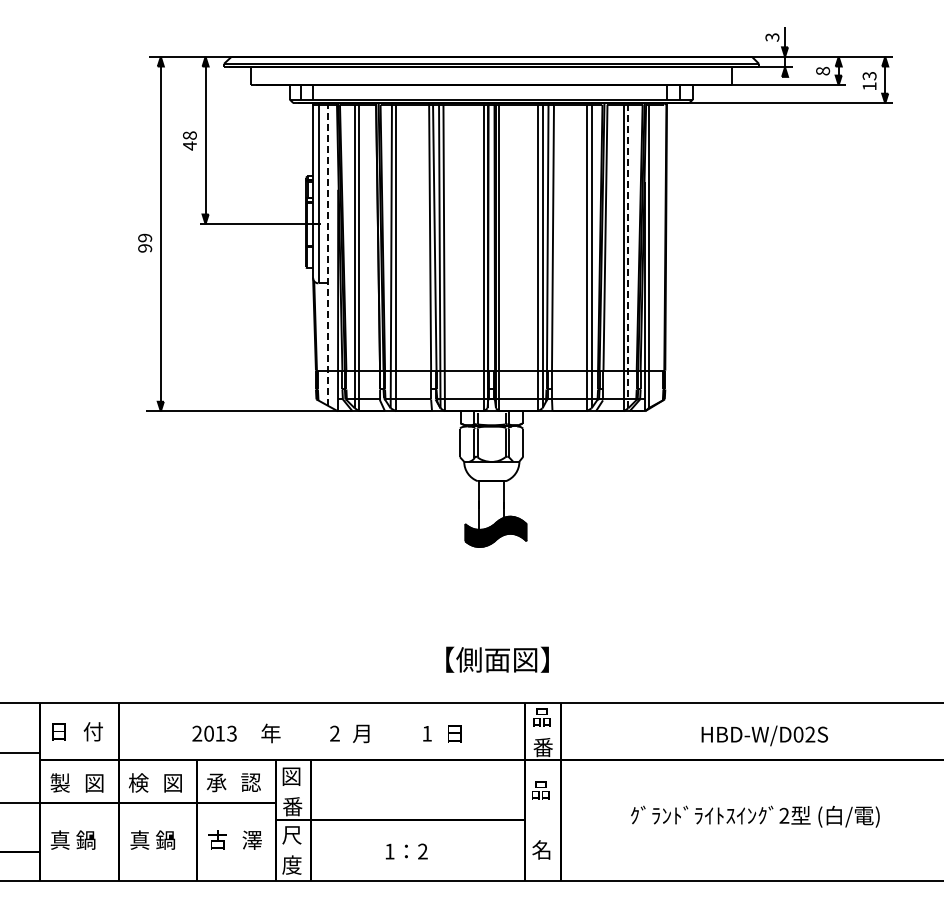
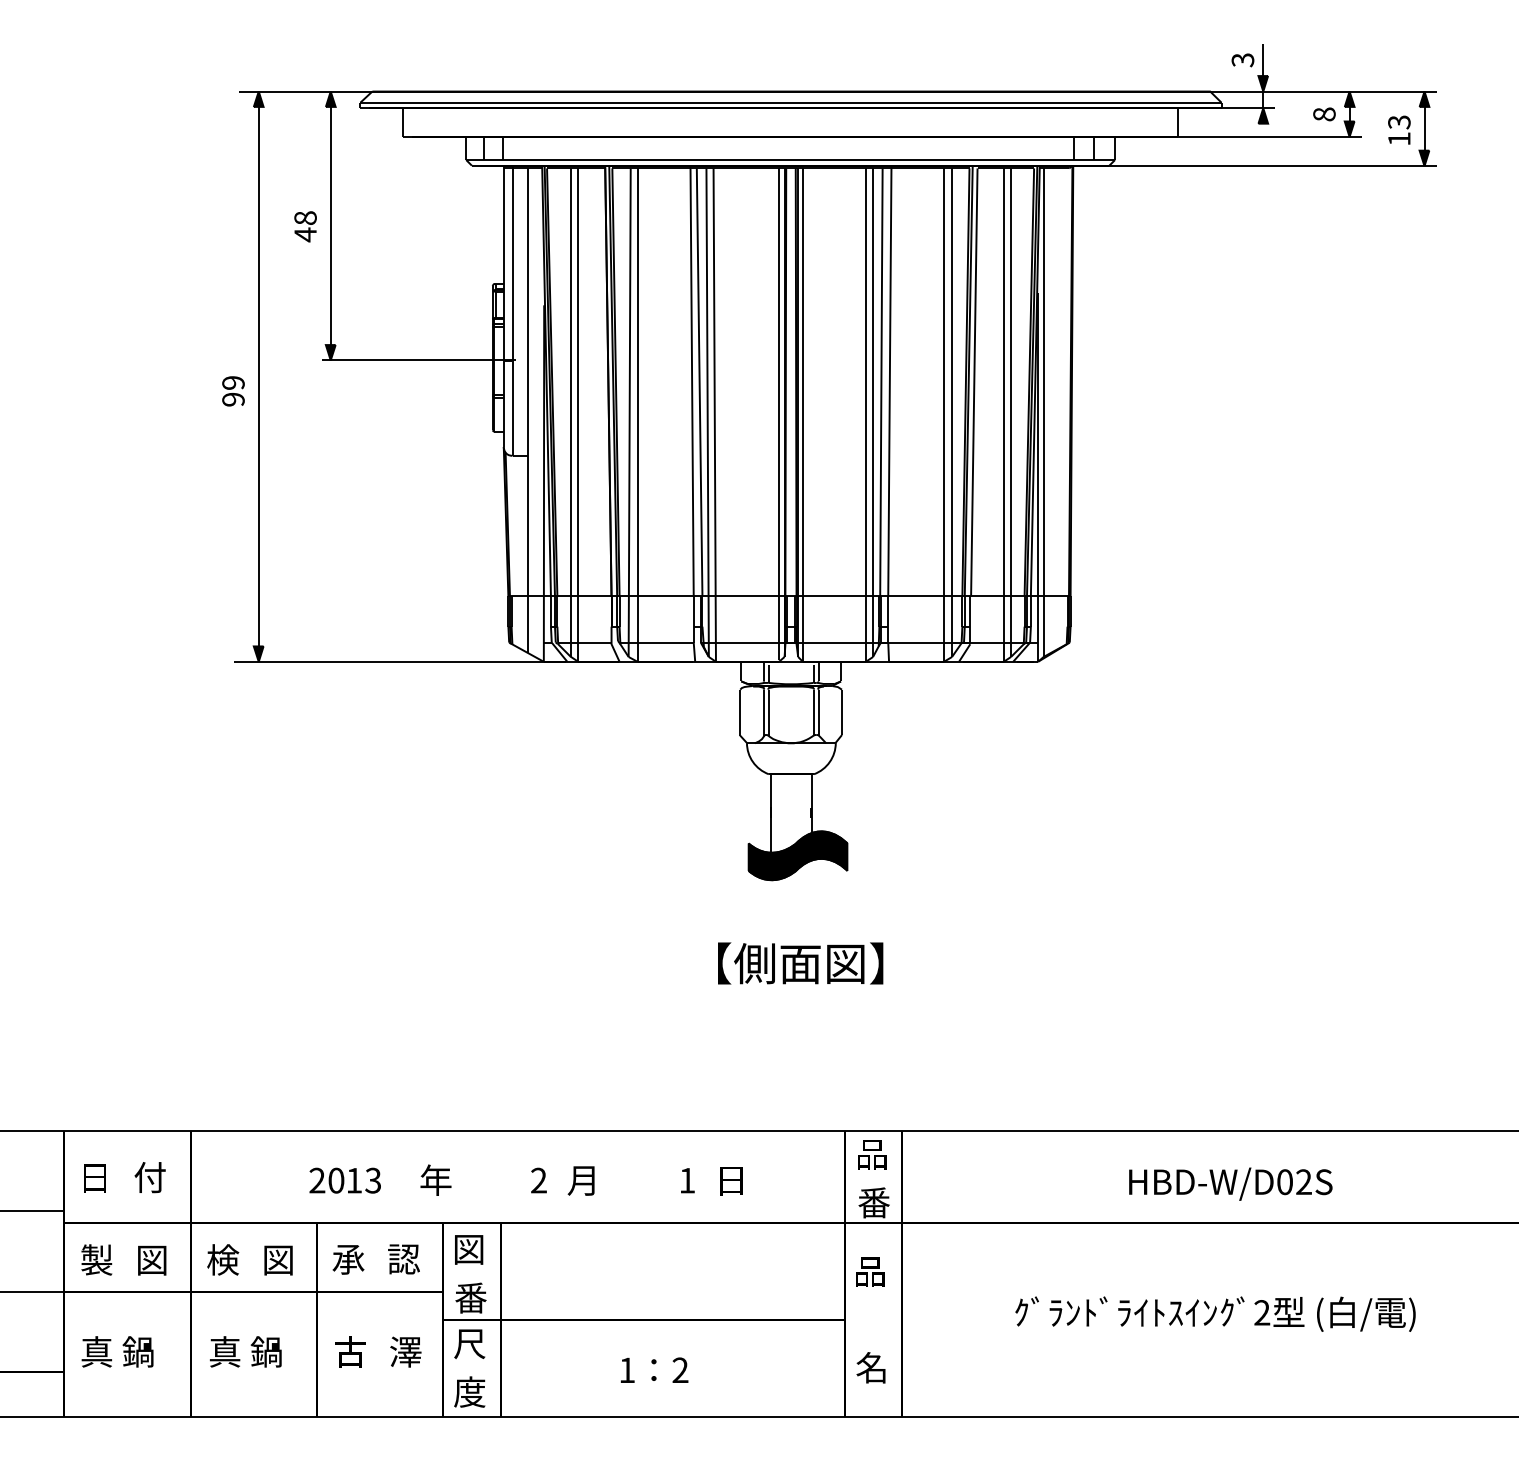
line: (328, 255) -> (528, 411), dashed -> solid
line: (628, 256) -> (1011, 412), dashed -> solid
text: (497, 659) -> (800, 963), moved

